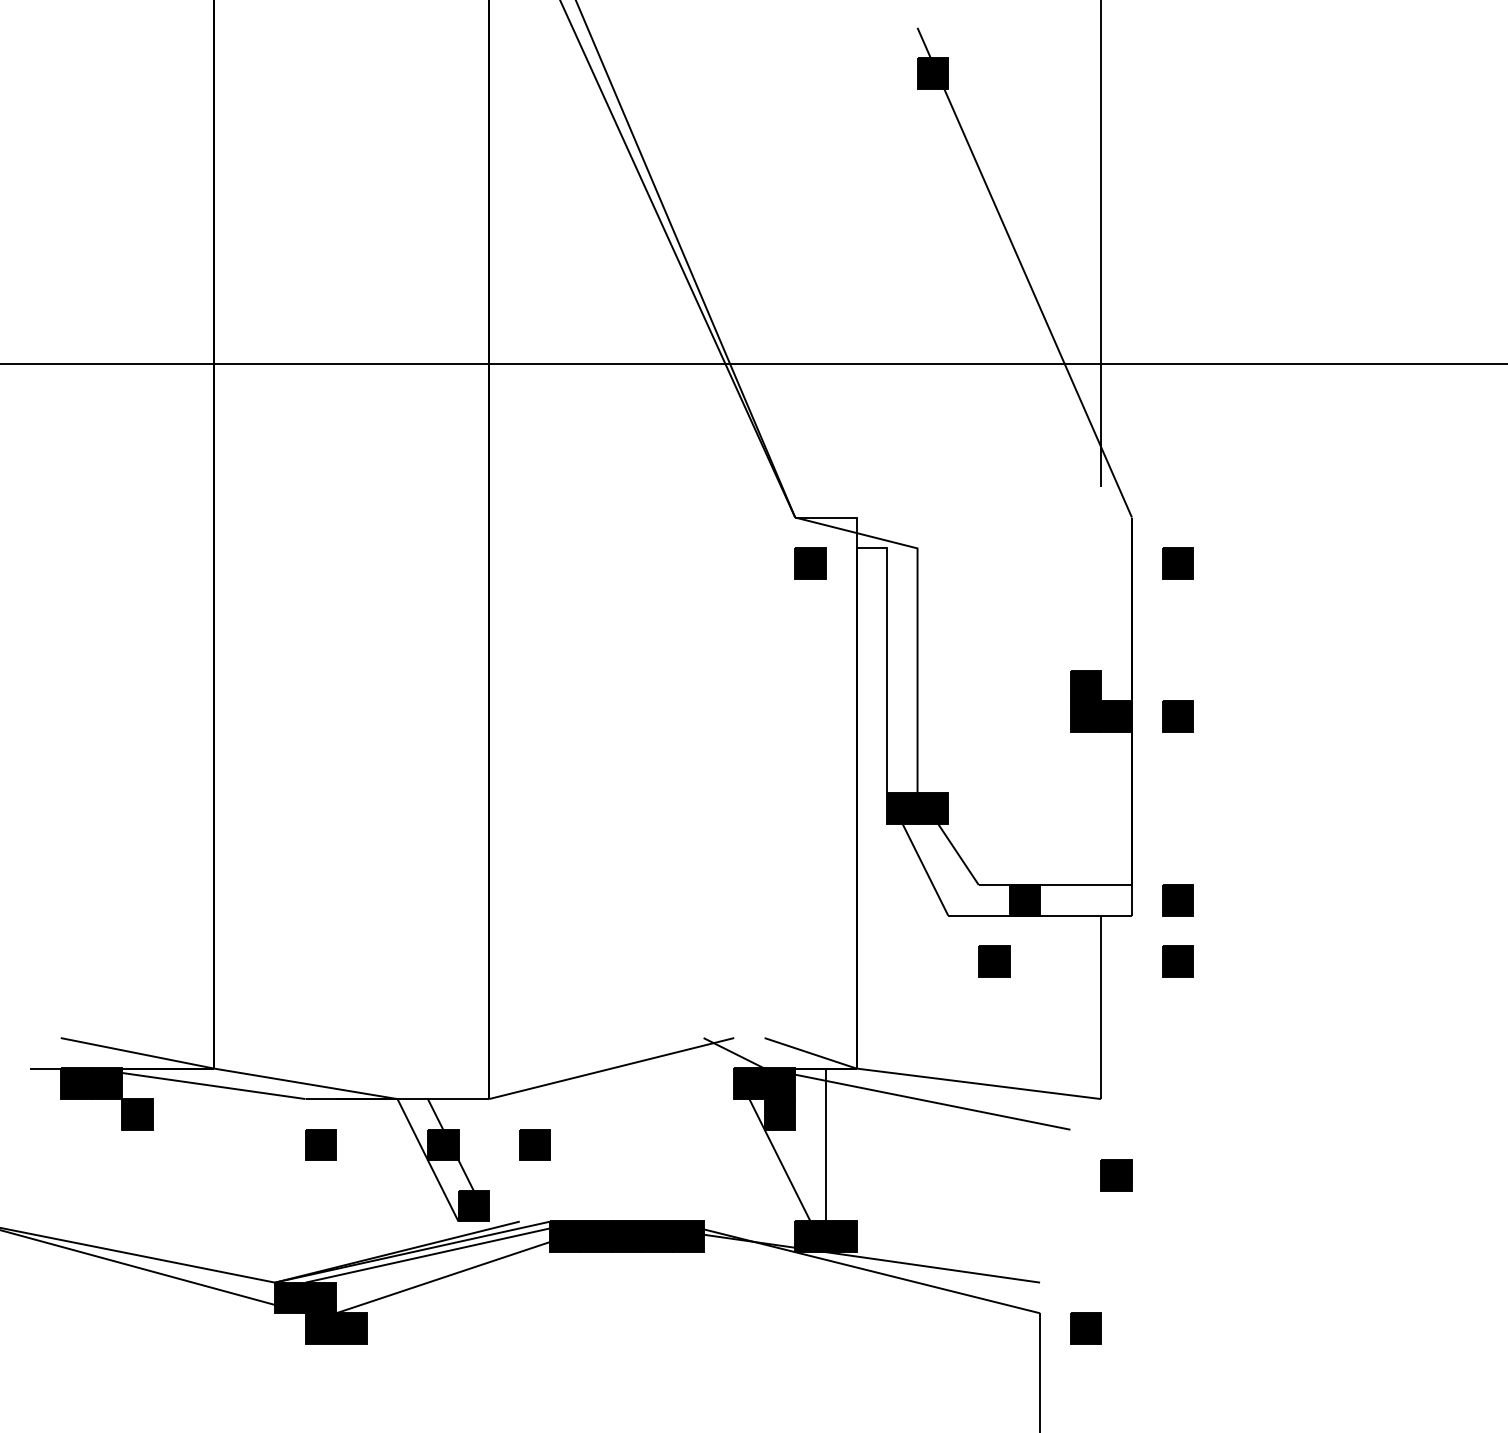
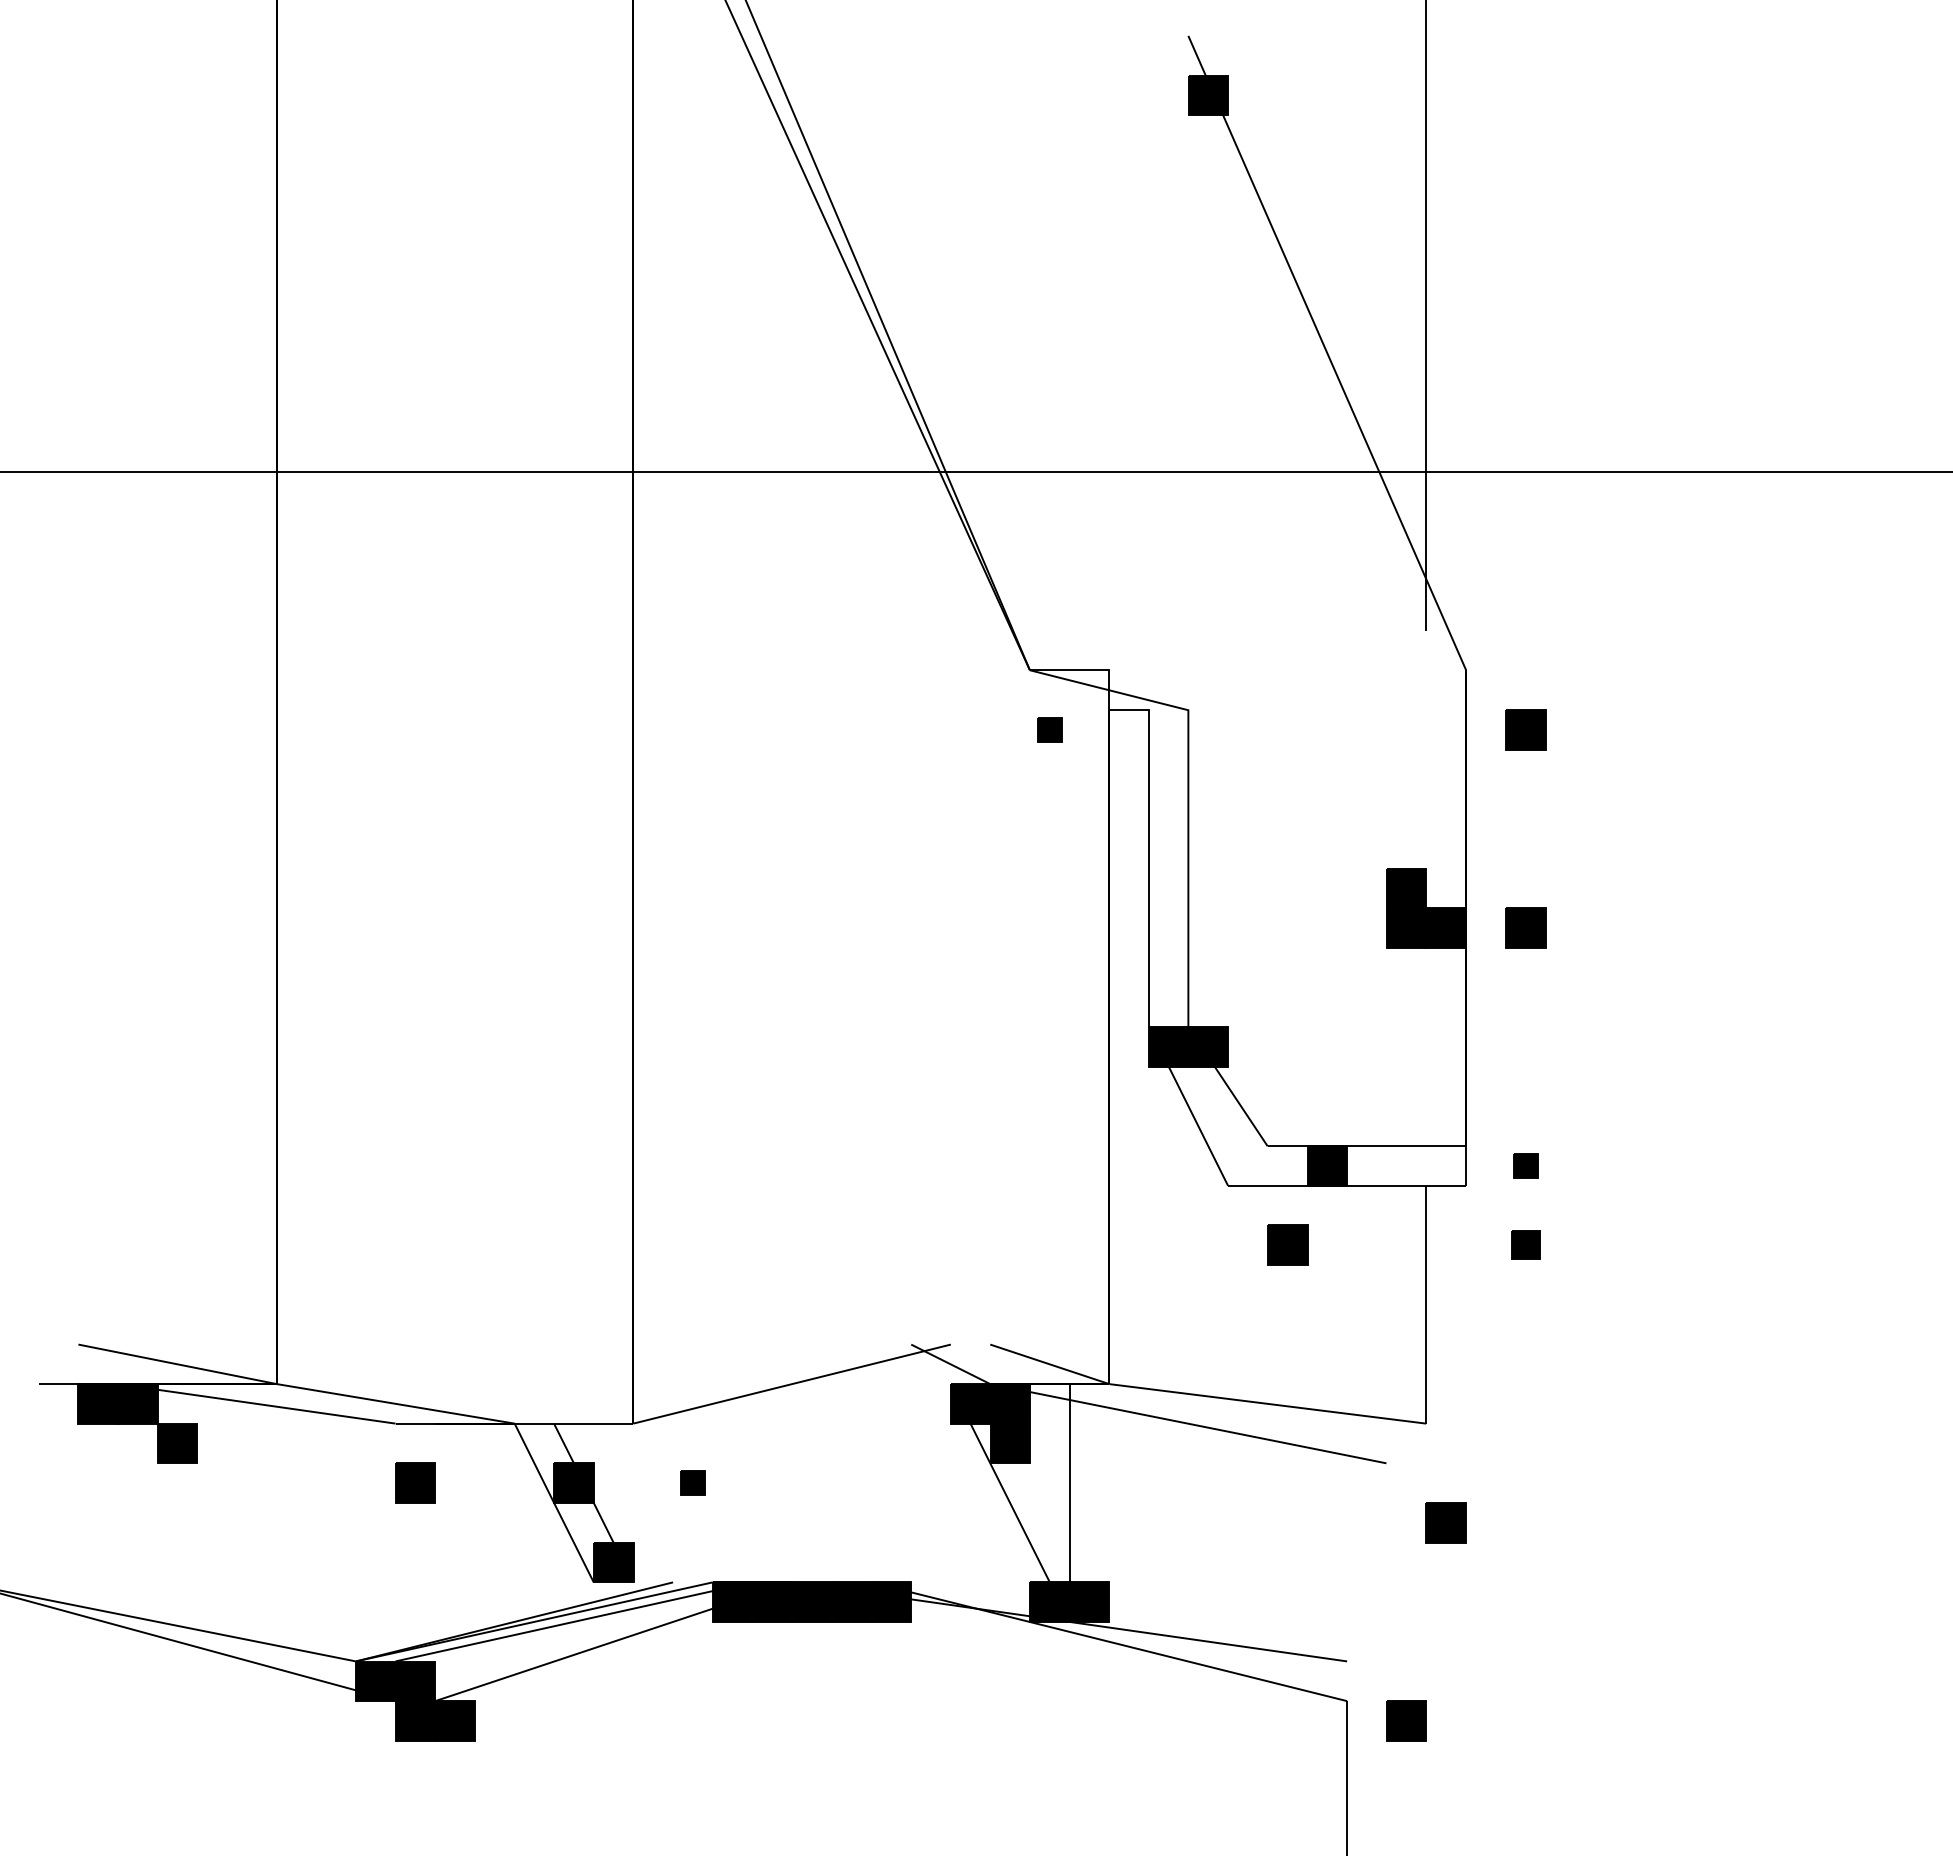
part: (810, 563) -> (1049, 729), size x0.6
part: (1177, 899) -> (1525, 1165), size x0.6
part: (1177, 960) -> (1525, 1244), size x0.7
part: (534, 1144) -> (692, 1482), size x0.6

